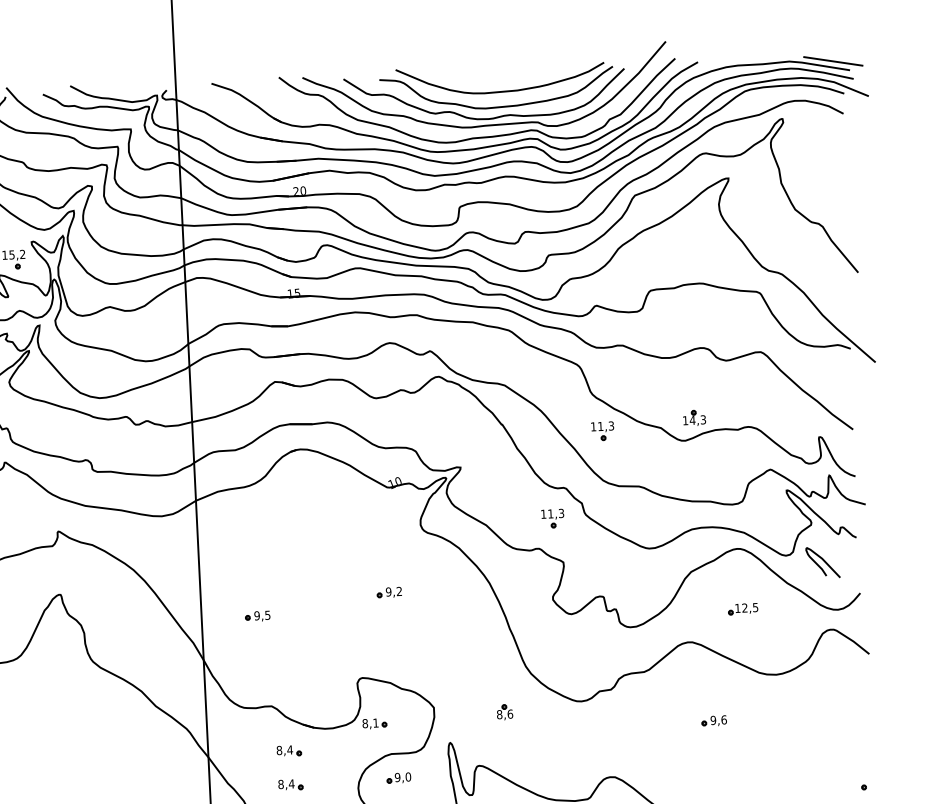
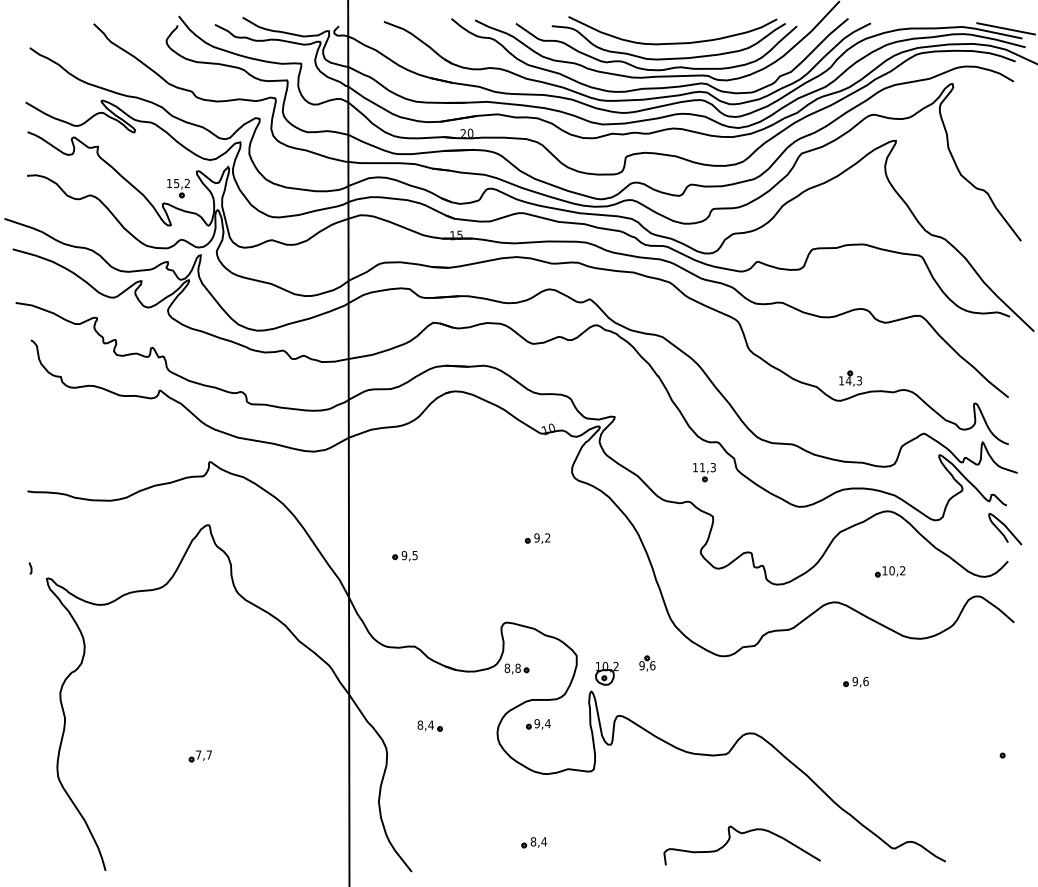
part: (602, 431) -> (758, 387), removed
curve: (824, 561) -> (1006, 528), moved
text: (750, 607) -> (897, 570), 12,5 -> 10,2
text: (499, 714) -> (641, 665), 8,6 -> 9,6
text: (375, 722) -> (517, 667), 8,1 -> 8,8
part: (464, 724) -> (606, 673), added
part: (288, 750) -> (429, 691), removed
text: (407, 776) -> (547, 723), 9,0 -> 9,4

